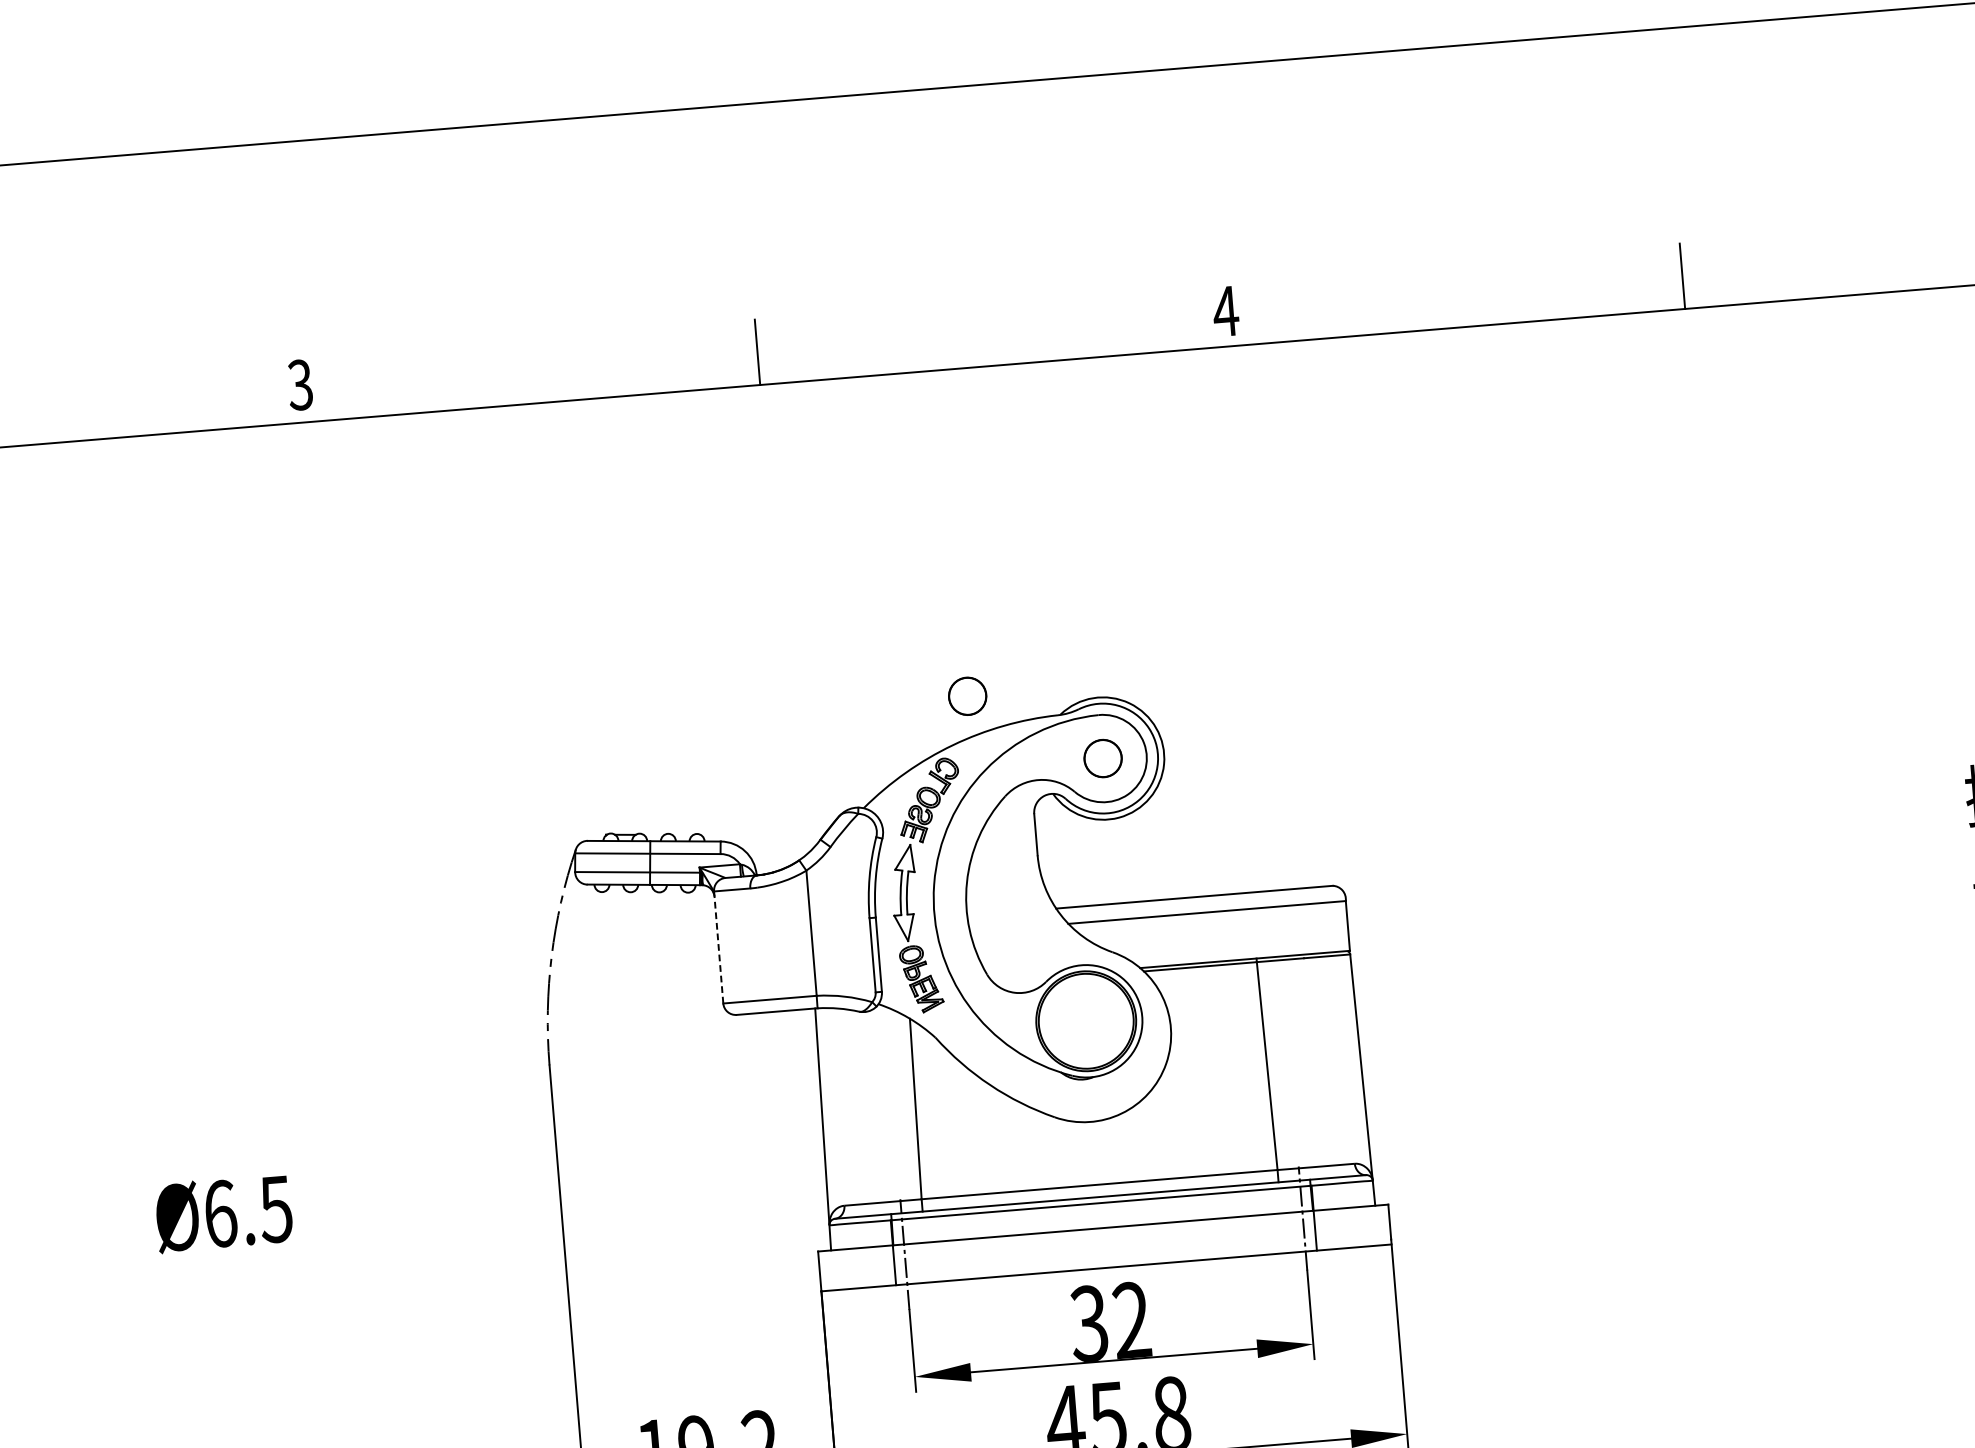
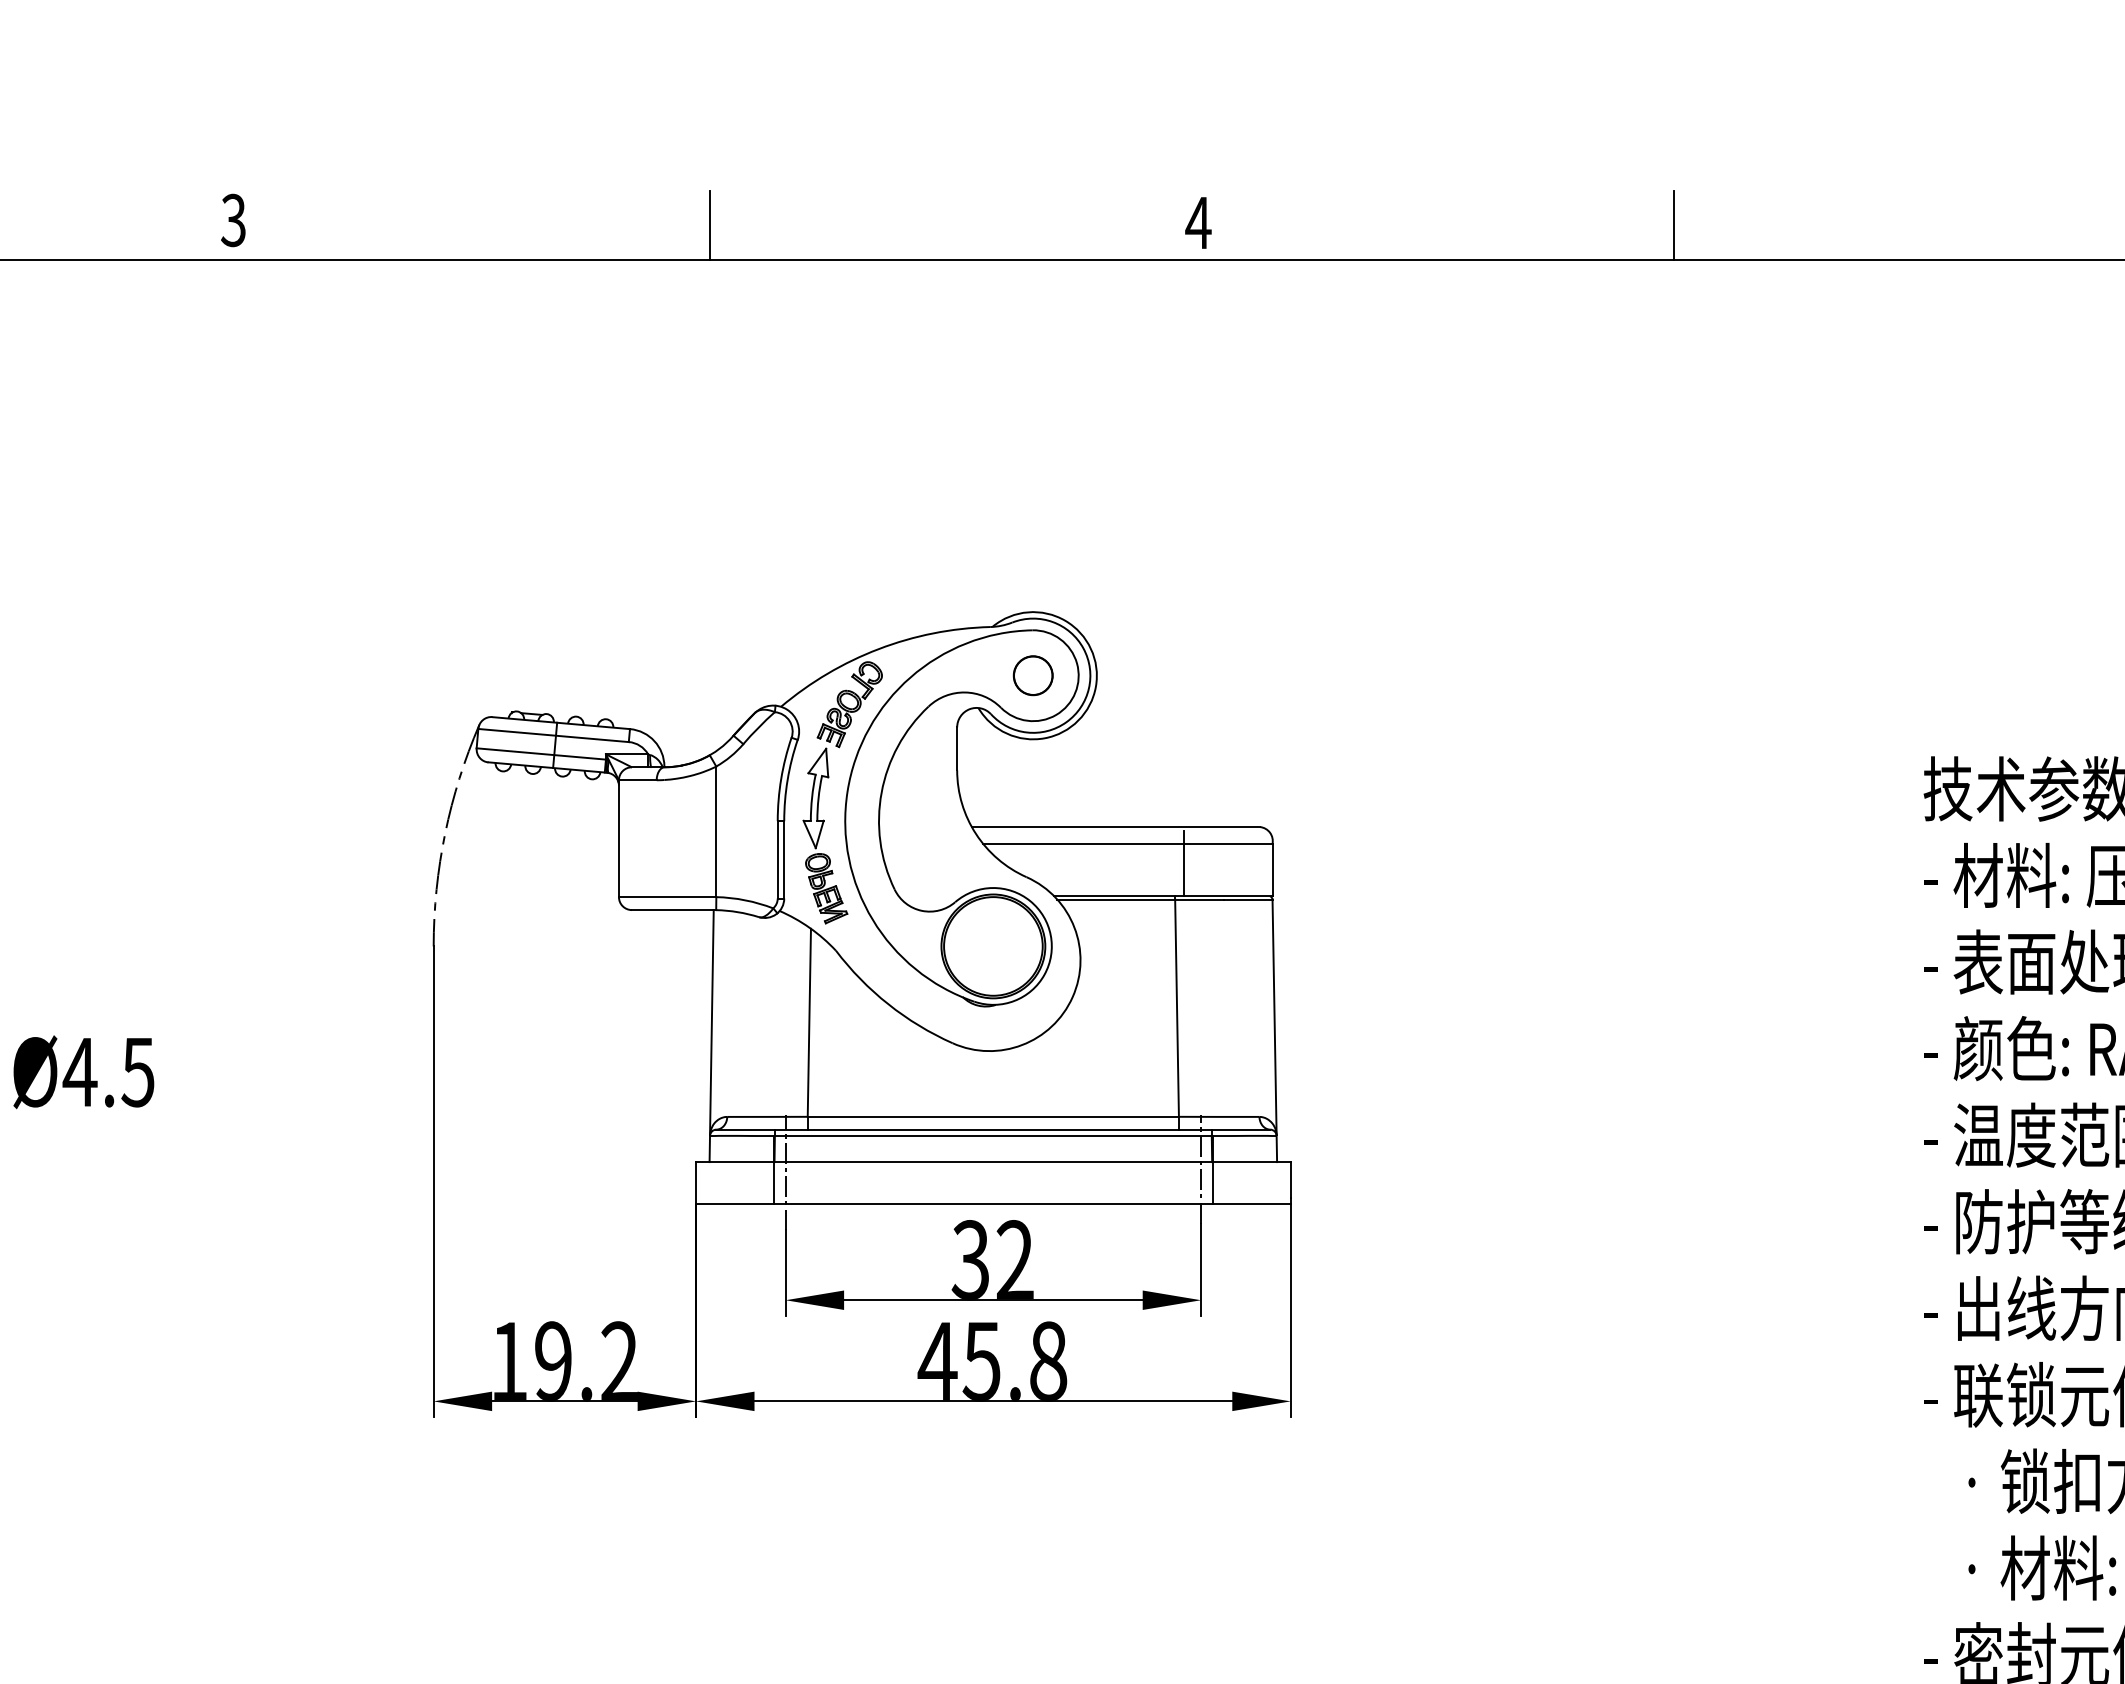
part: (966, 696) -> (897, 599), removed
line: (1262, 926) -> (1184, 863), added
line: (718, 947) -> (618, 838), dashed -> solid
text: (219, 1214) -> (79, 1072), Ø6.5 -> Ø4.5

